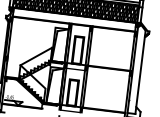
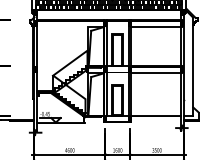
line: (113, 35) -> (156, 27), added
line: (108, 74) -> (156, 73), added

